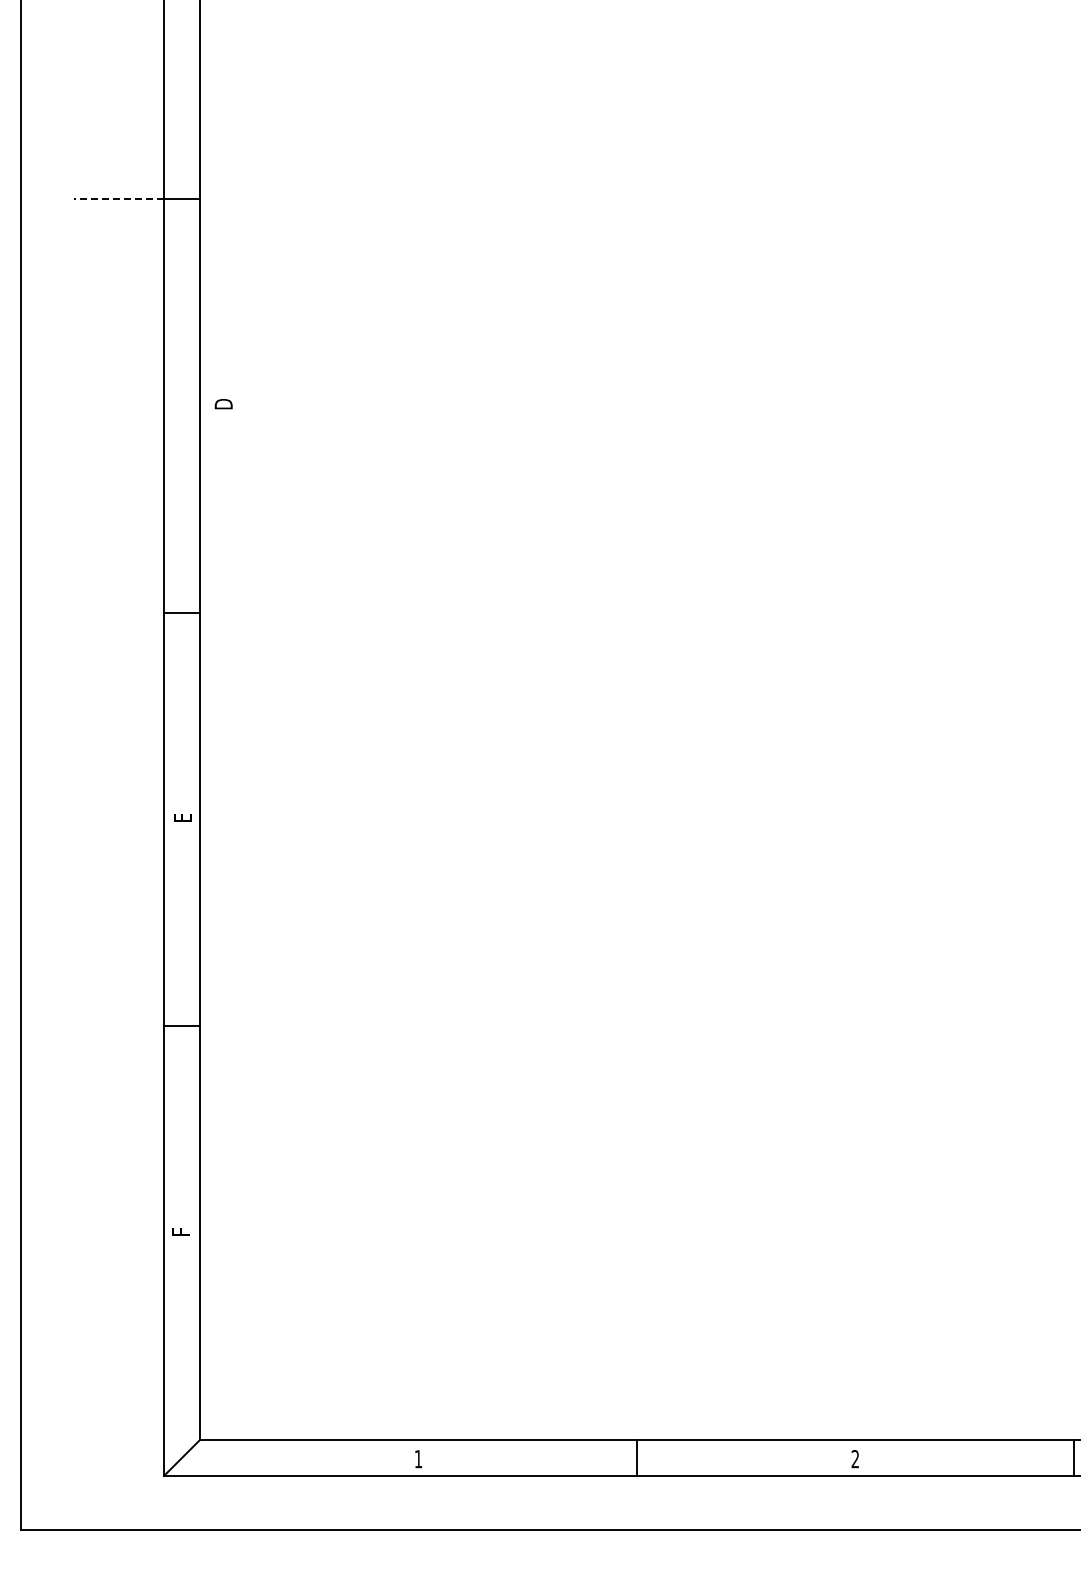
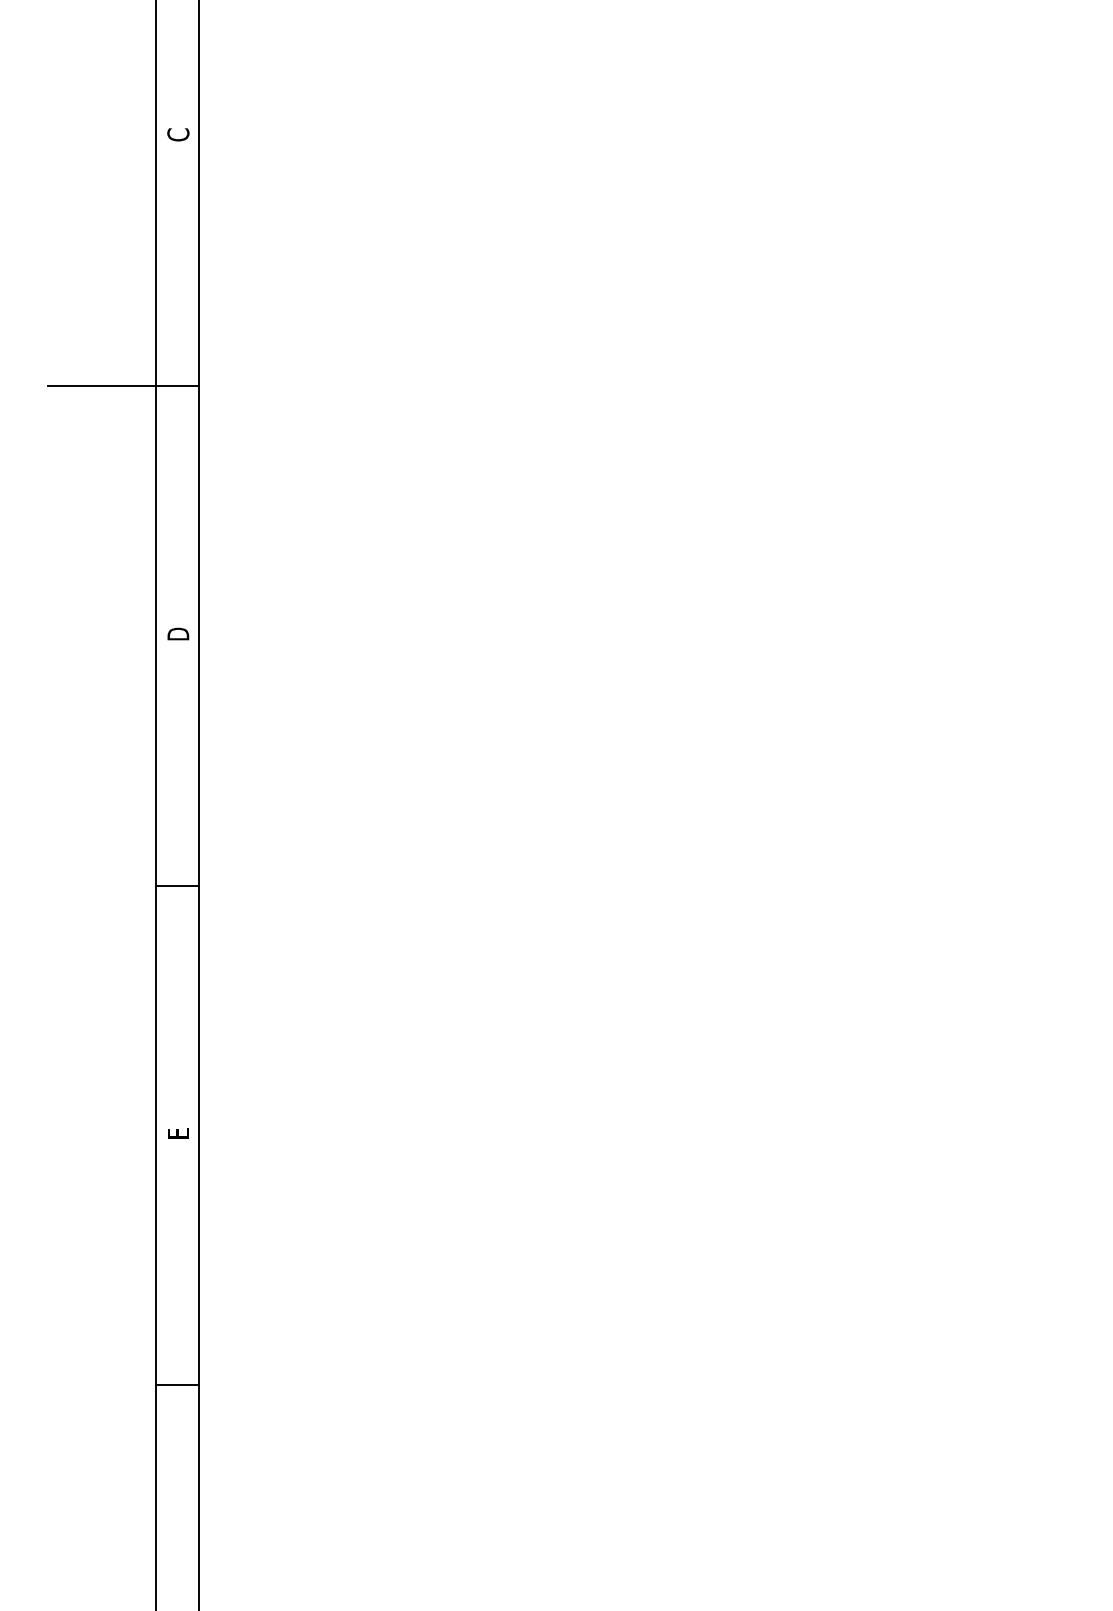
line: (119, 199) -> (102, 387), dashed -> solid
text: (223, 404) -> (178, 634), moved

